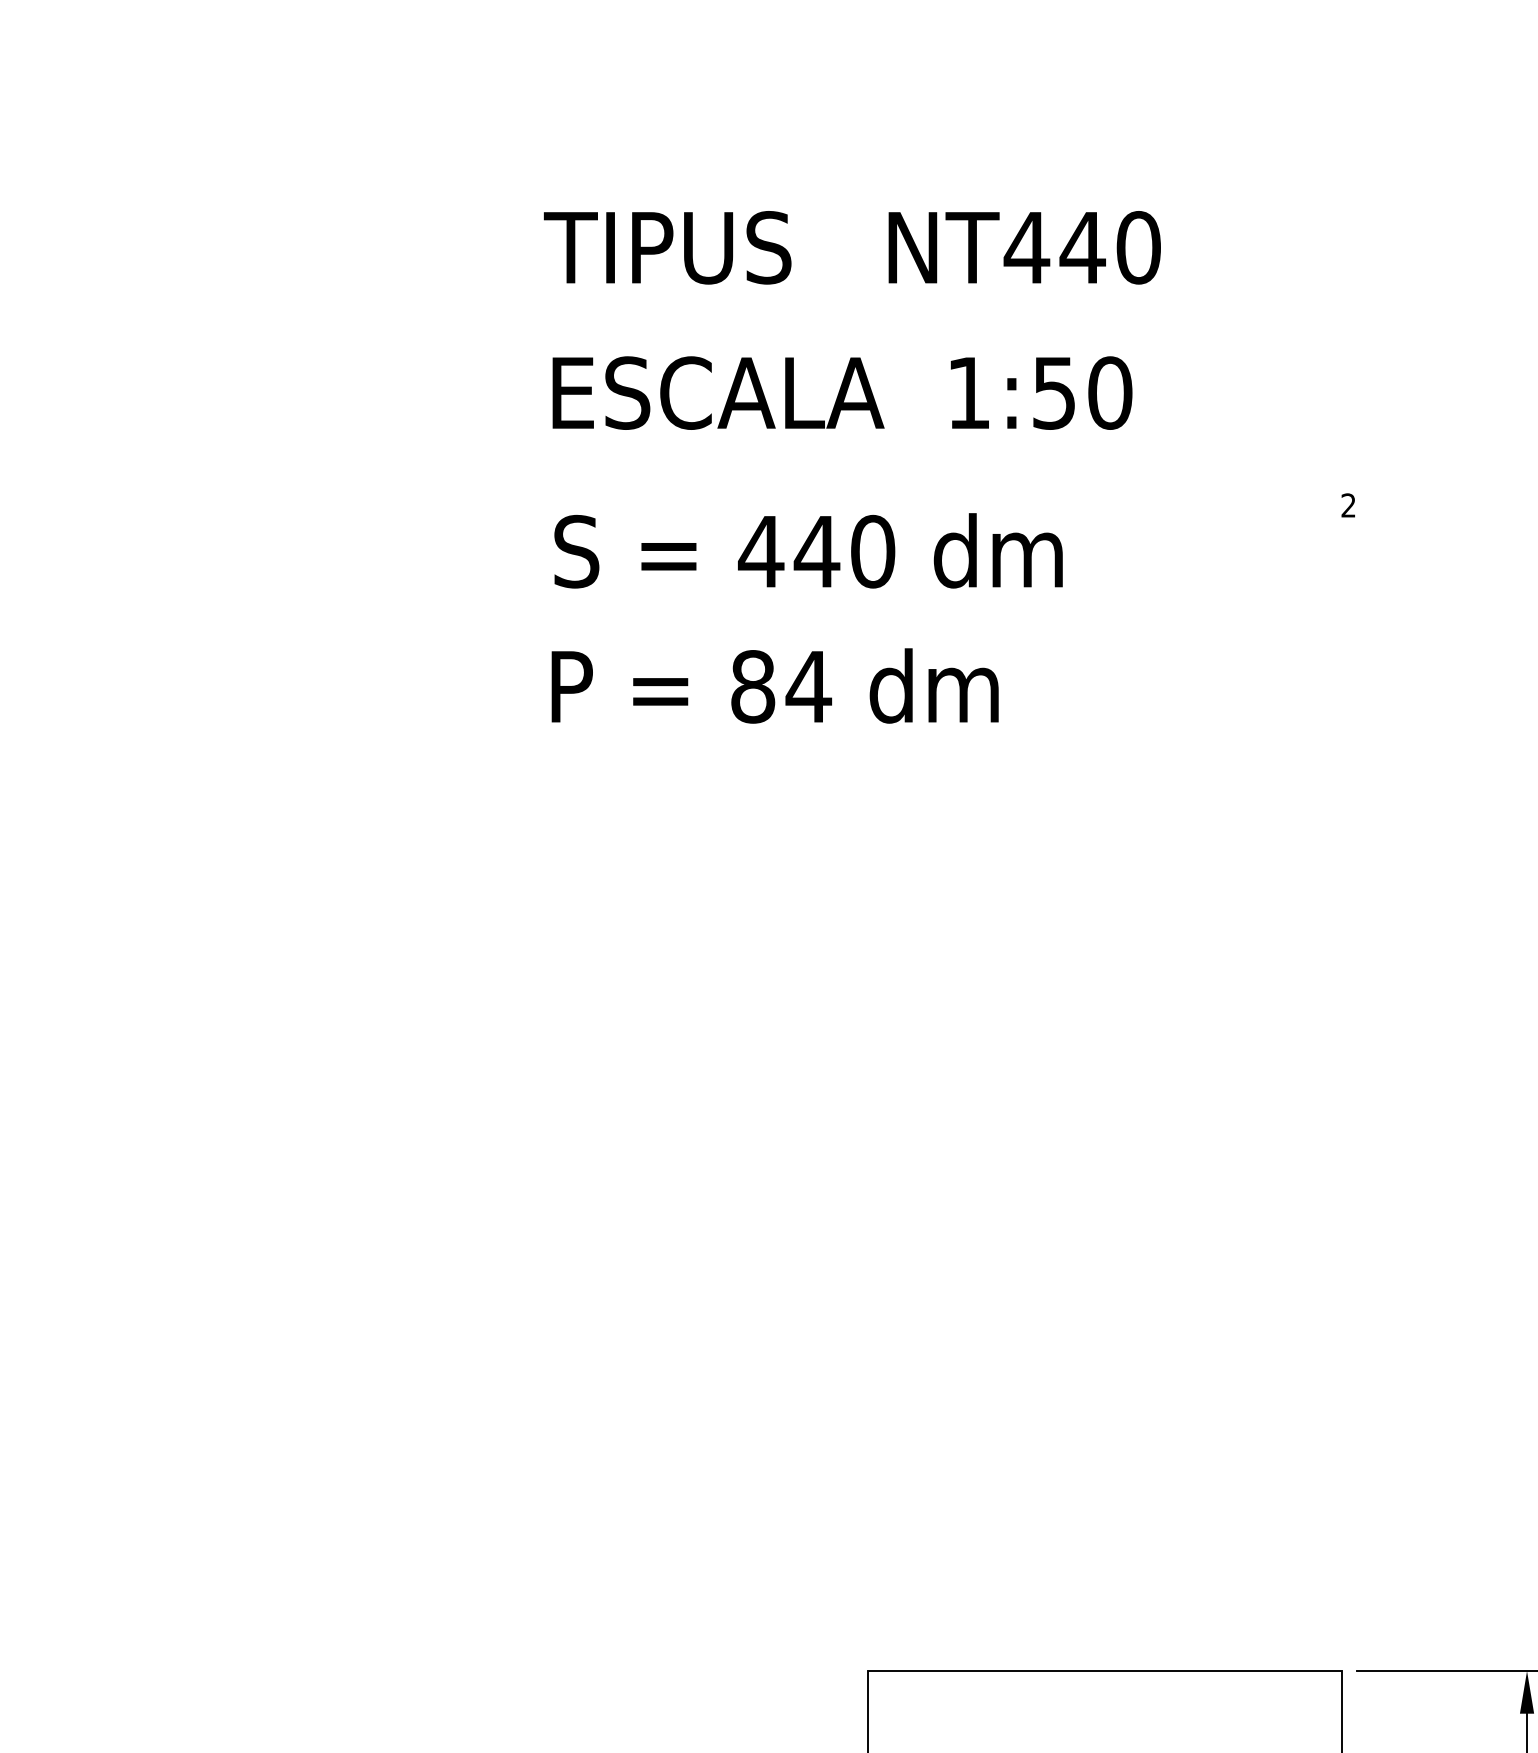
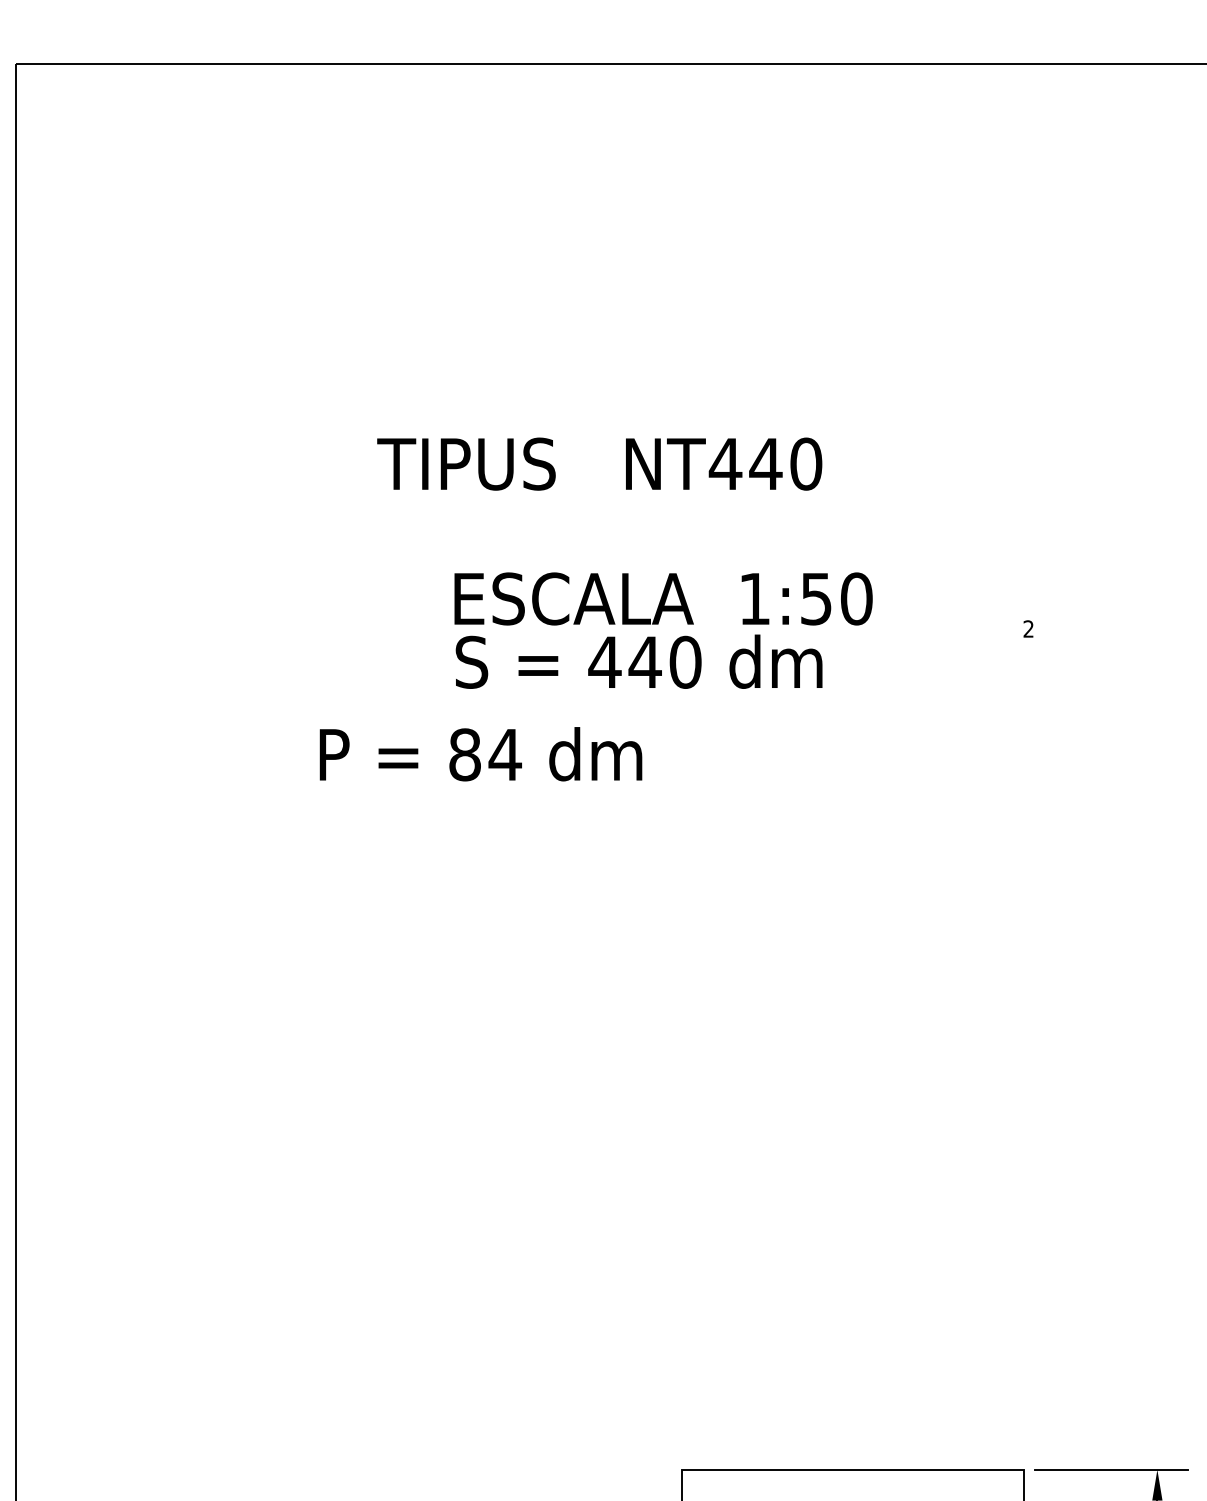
text: (852, 246) -> (599, 463), moved
text: (842, 392) -> (663, 598), moved
text: (774, 686) -> (480, 754), moved

